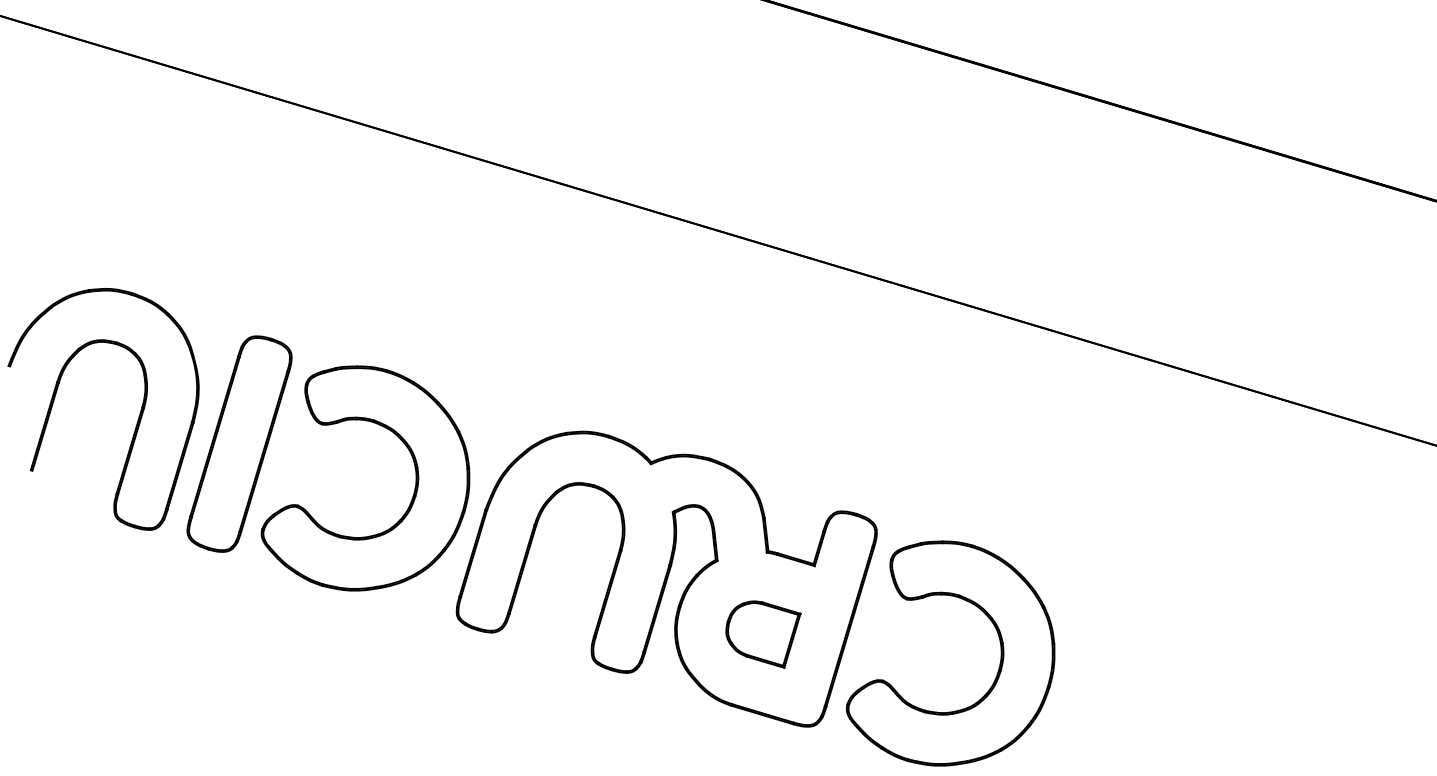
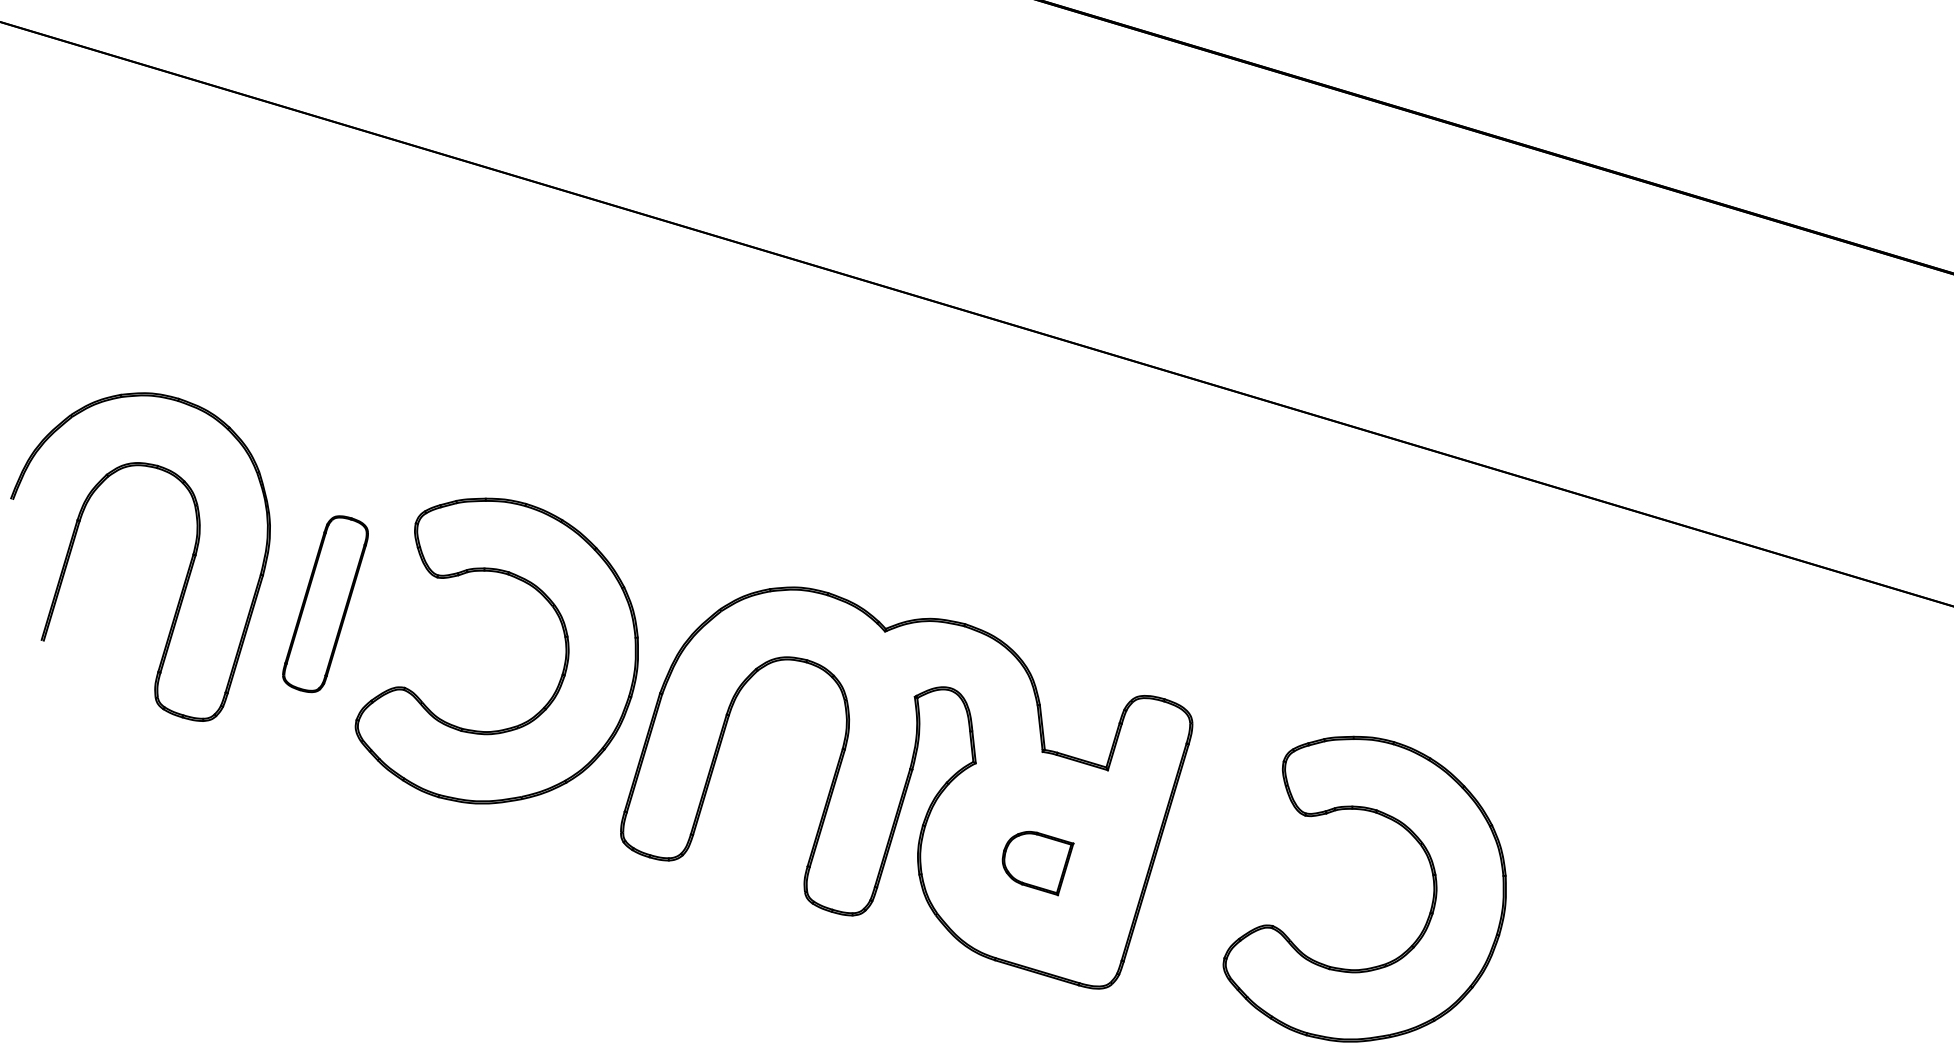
part: (239, 443) -> (325, 603), size x0.6
part: (762, 634) -> (1037, 863), size x0.7
part: (1000, 646) -> (1432, 879), moved

